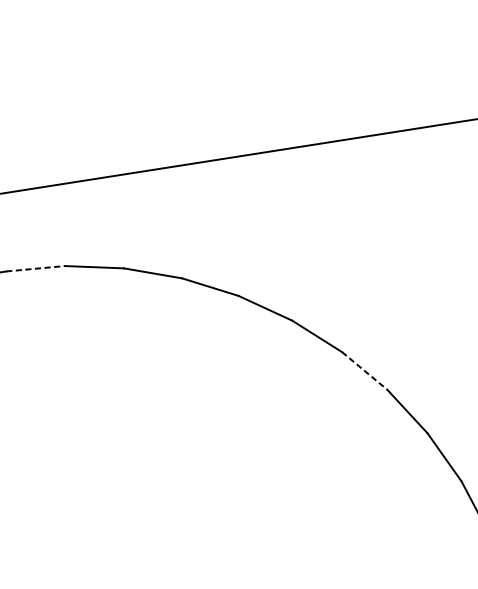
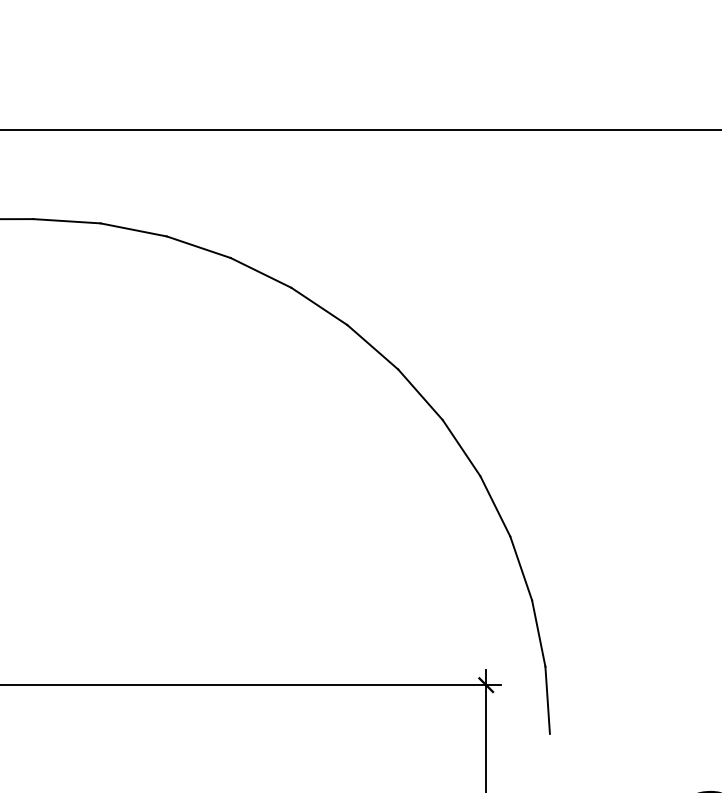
line: (35, 269) -> (66, 221), dashed -> solid
line: (364, 370) -> (420, 394), dashed -> solid

